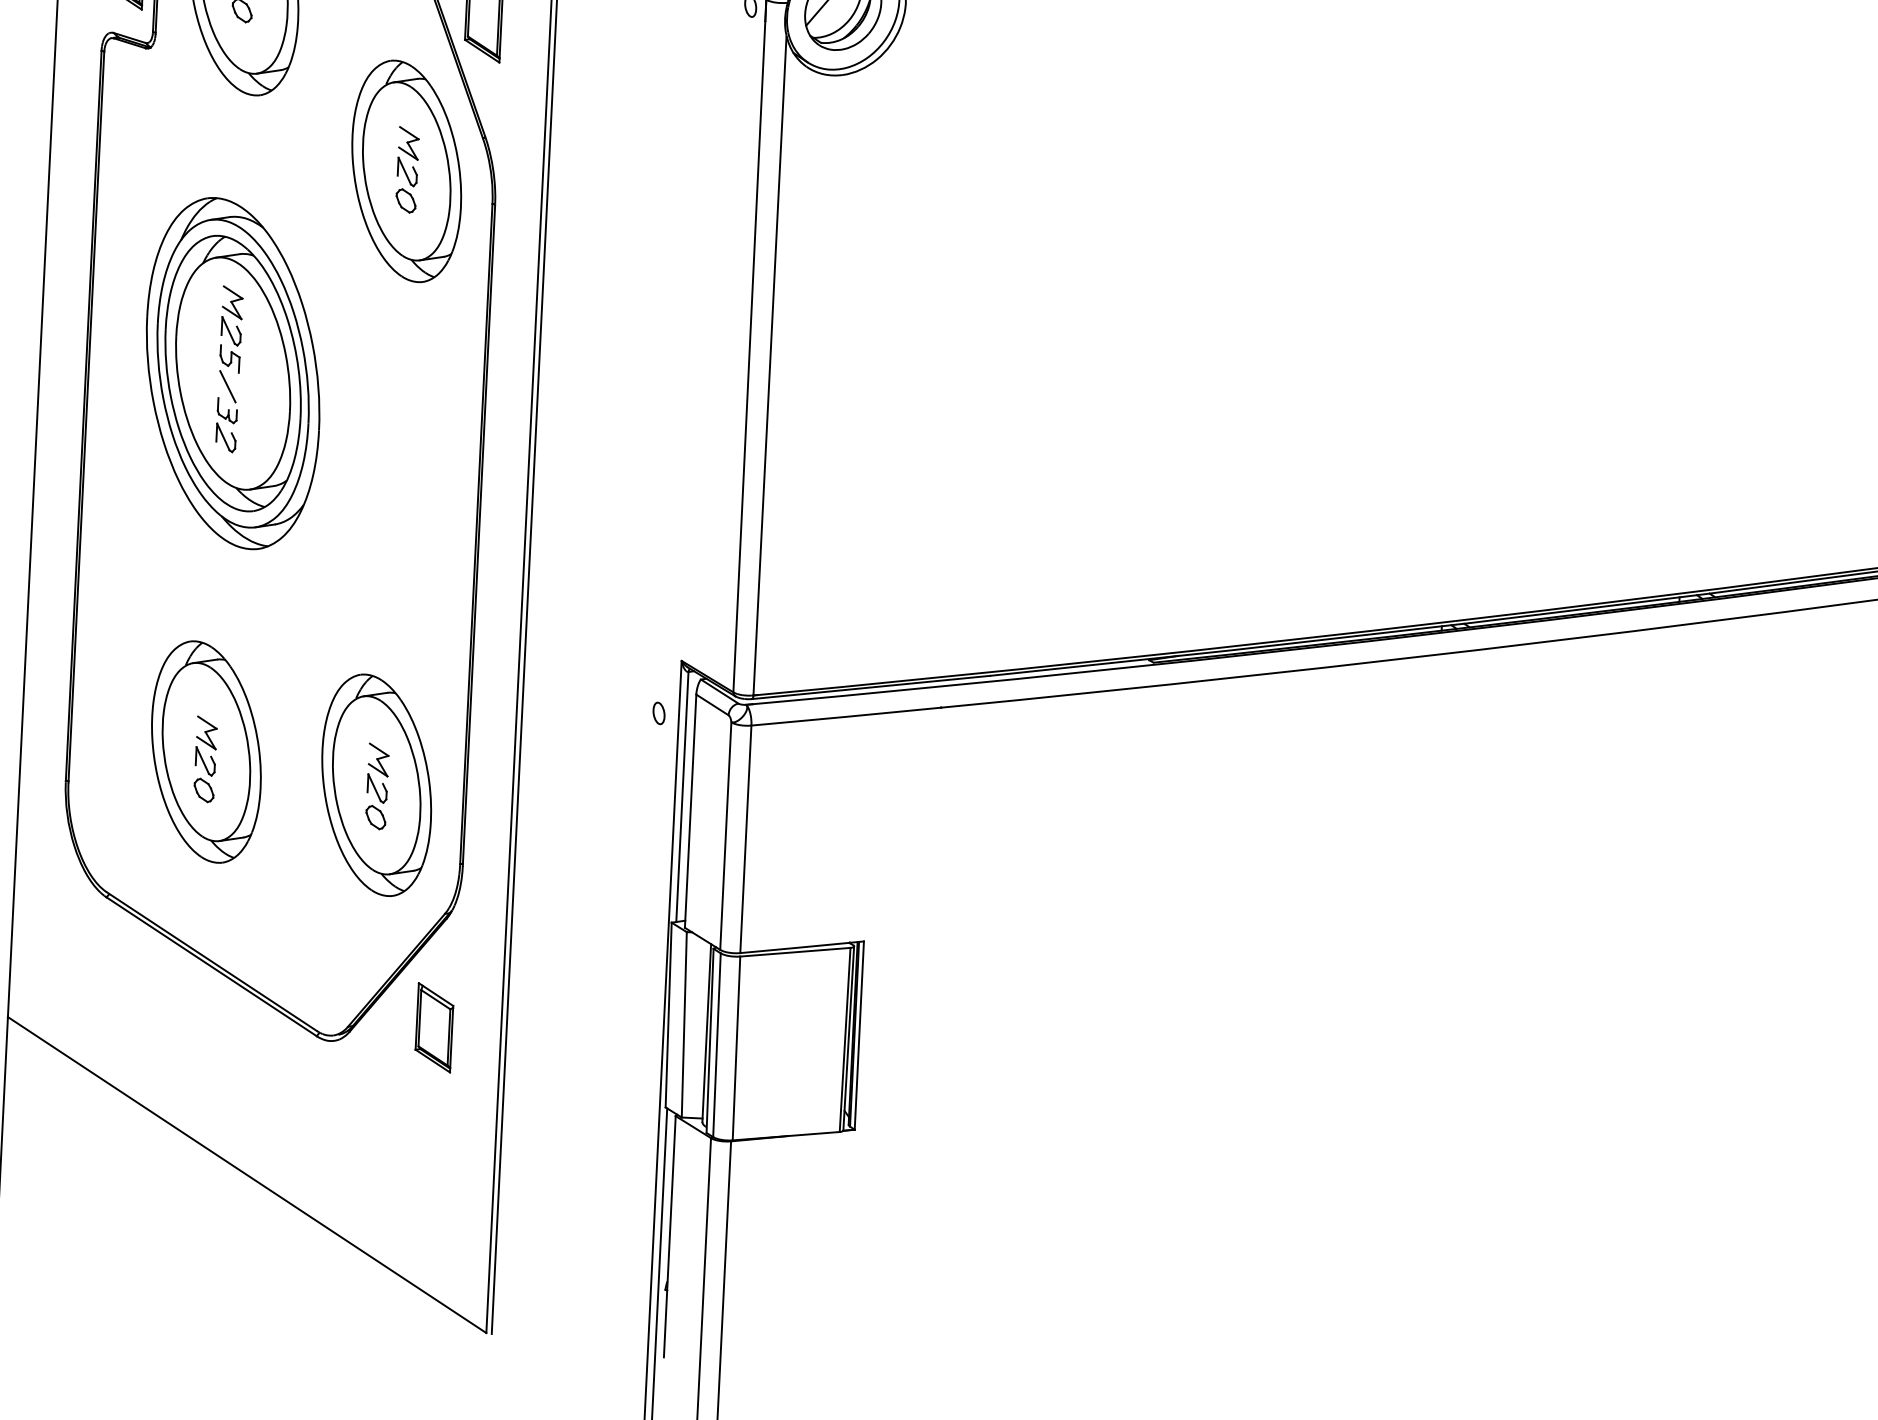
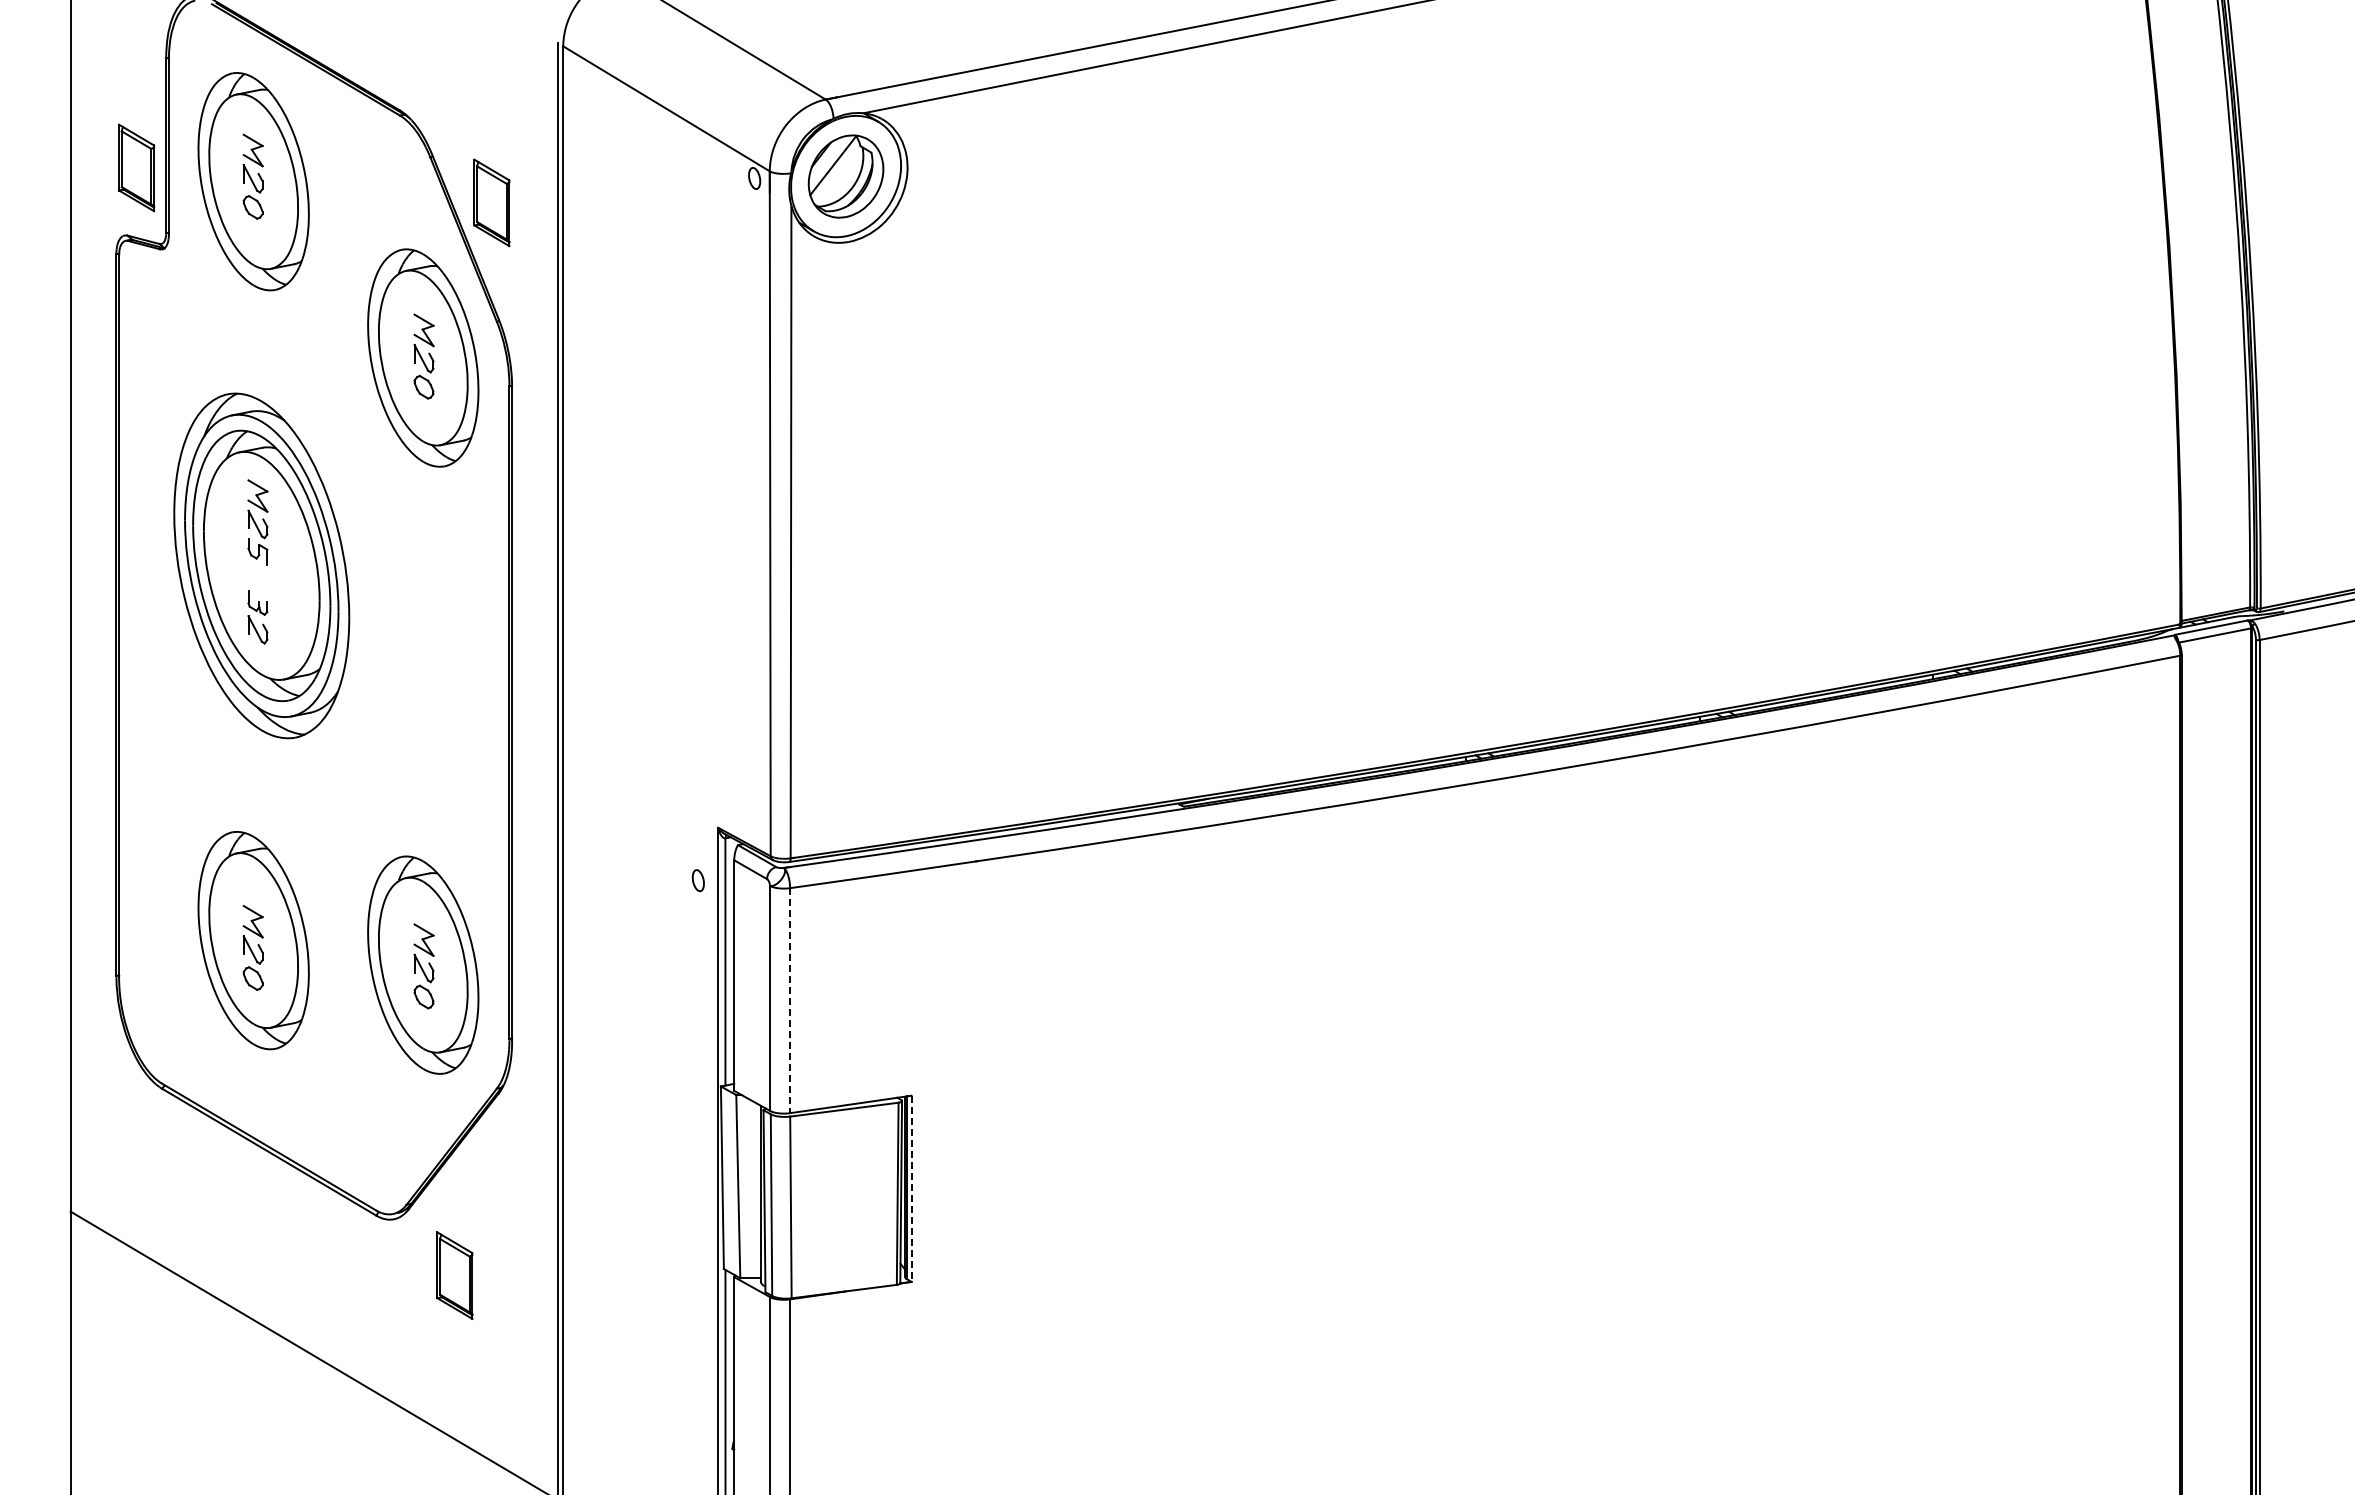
line: (227, 387) -> (256, 579), removed
line: (746, 839) -> (790, 1000), solid -> dashed
part: (434, 1027) -> (454, 1275), moved
line: (859, 1036) -> (911, 1189), solid -> dashed

